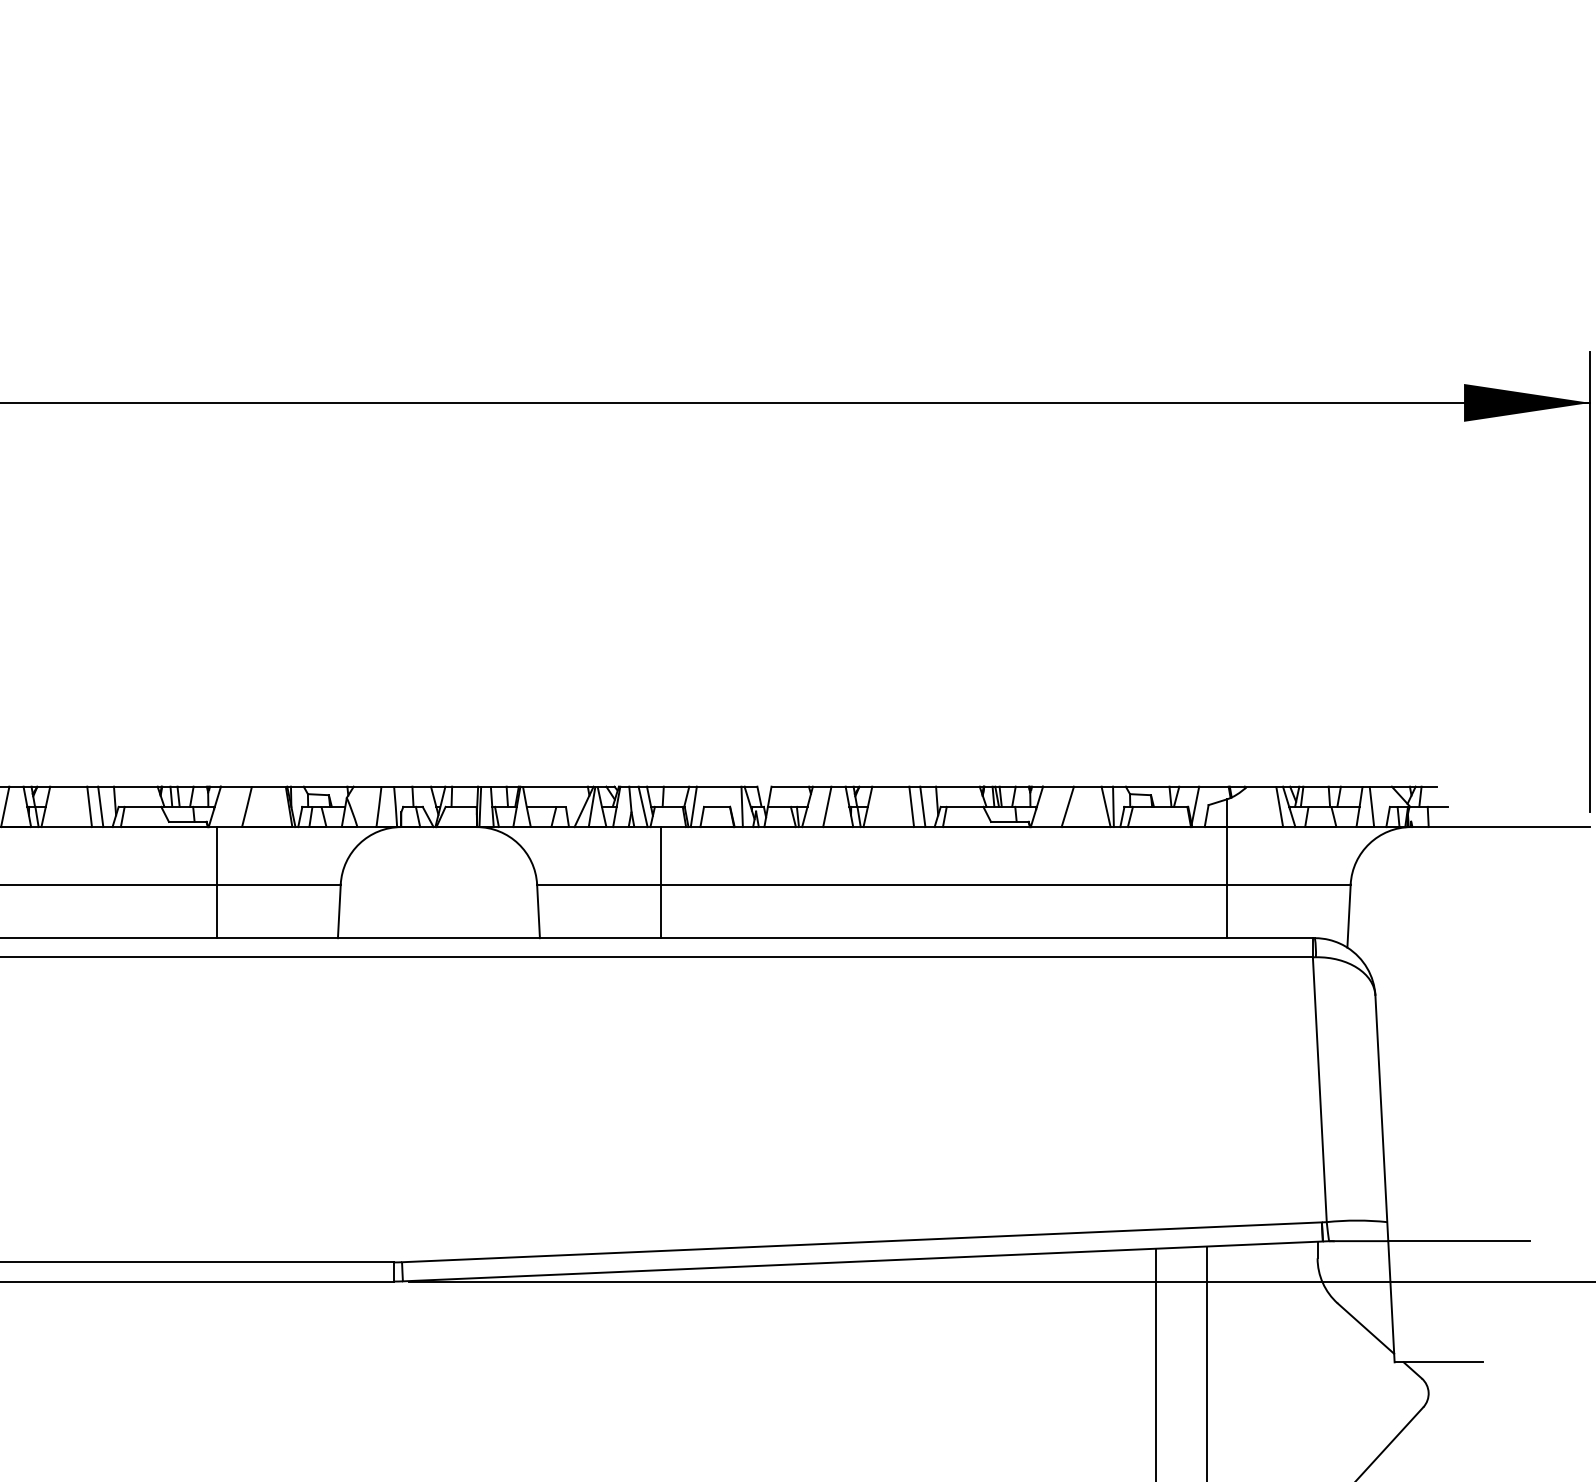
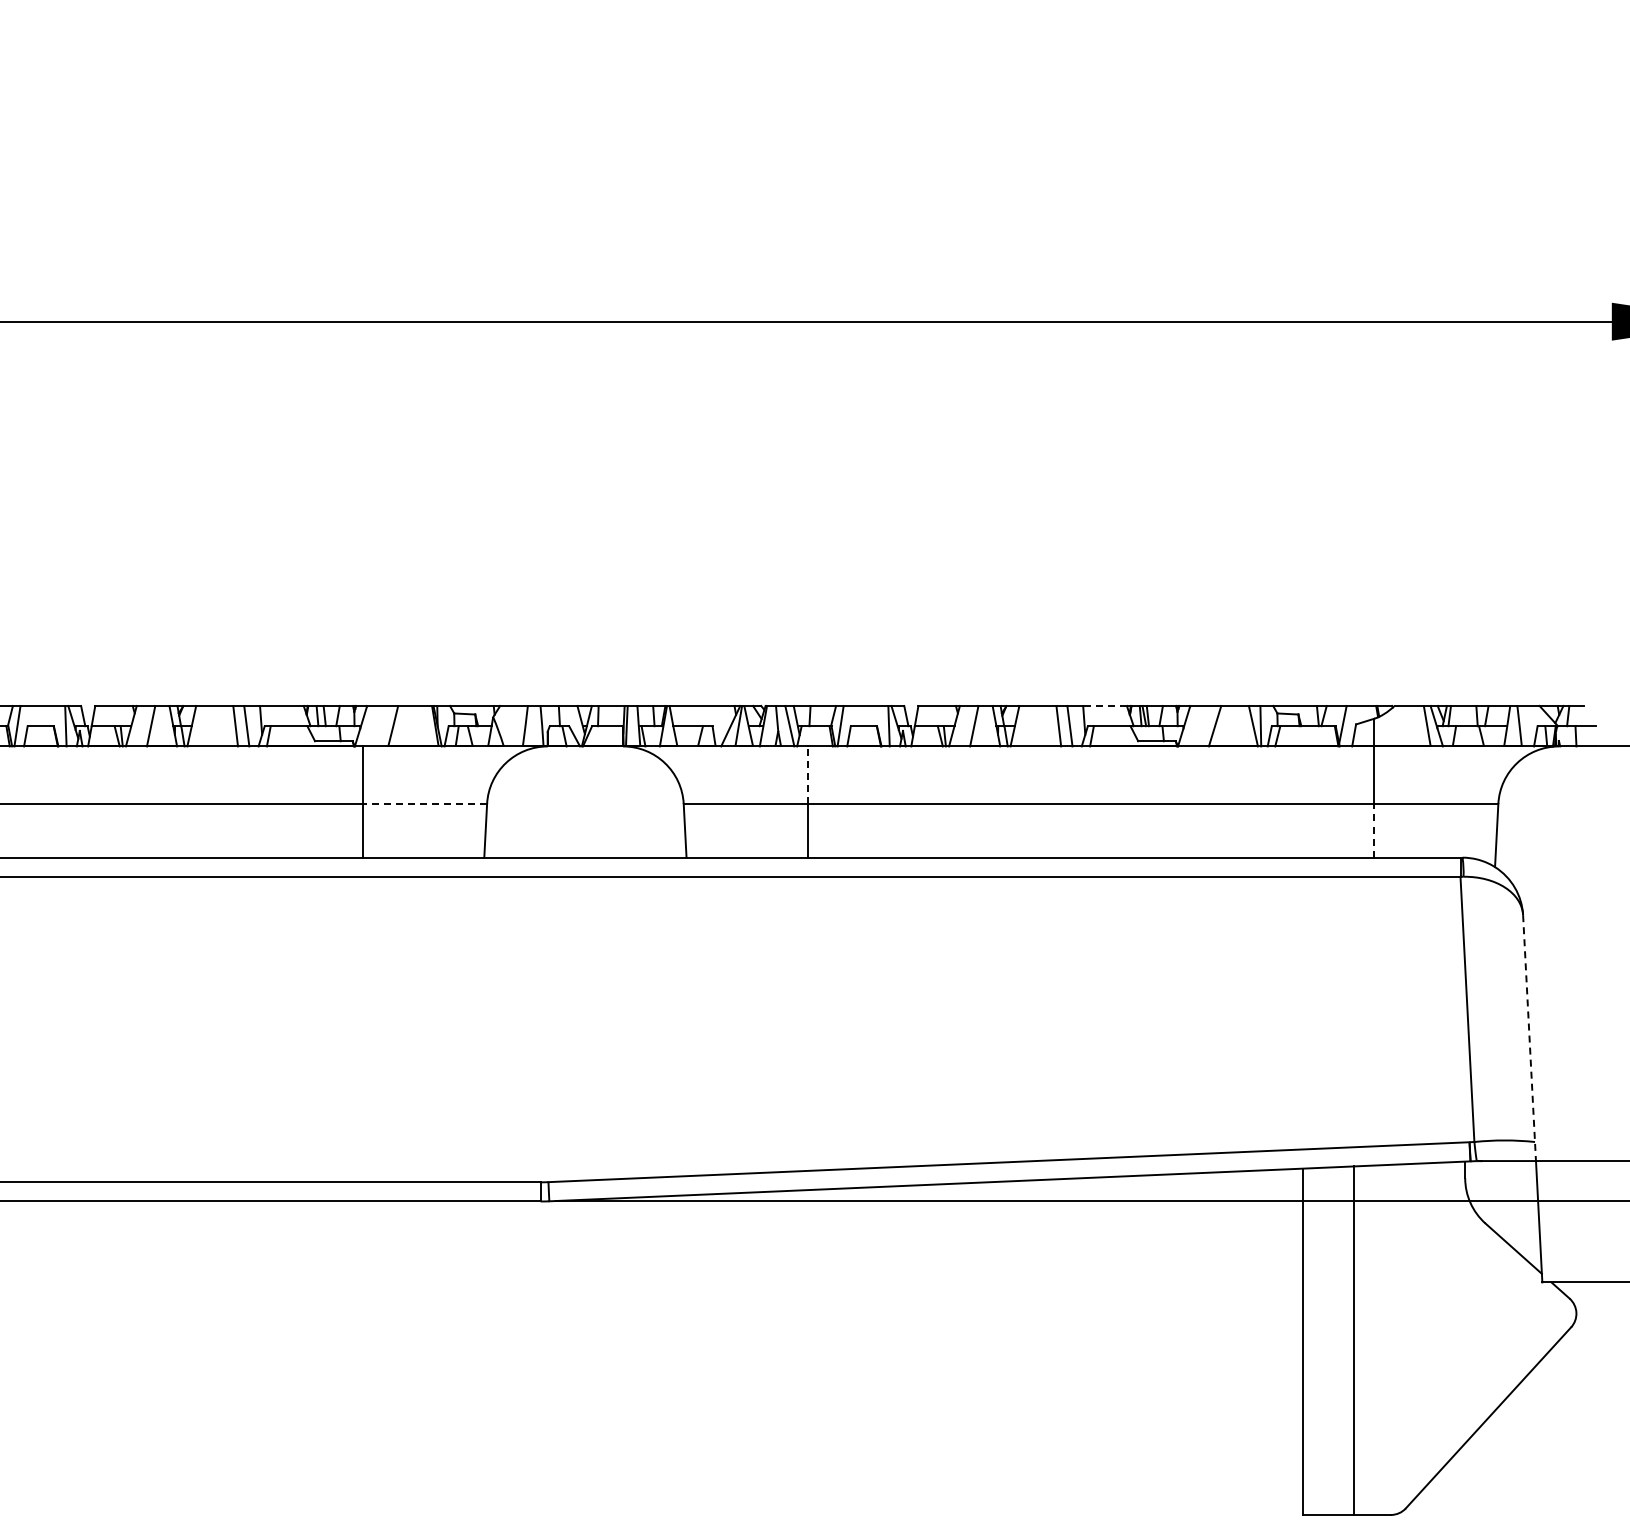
line: (958, 786) -> (1105, 705), solid -> dashed
line: (660, 856) -> (807, 775), solid -> dashed
line: (278, 884) -> (424, 803), solid -> dashed
line: (1227, 911) -> (1374, 830), solid -> dashed
line: (1381, 1118) -> (1529, 1038), solid -> dashed

